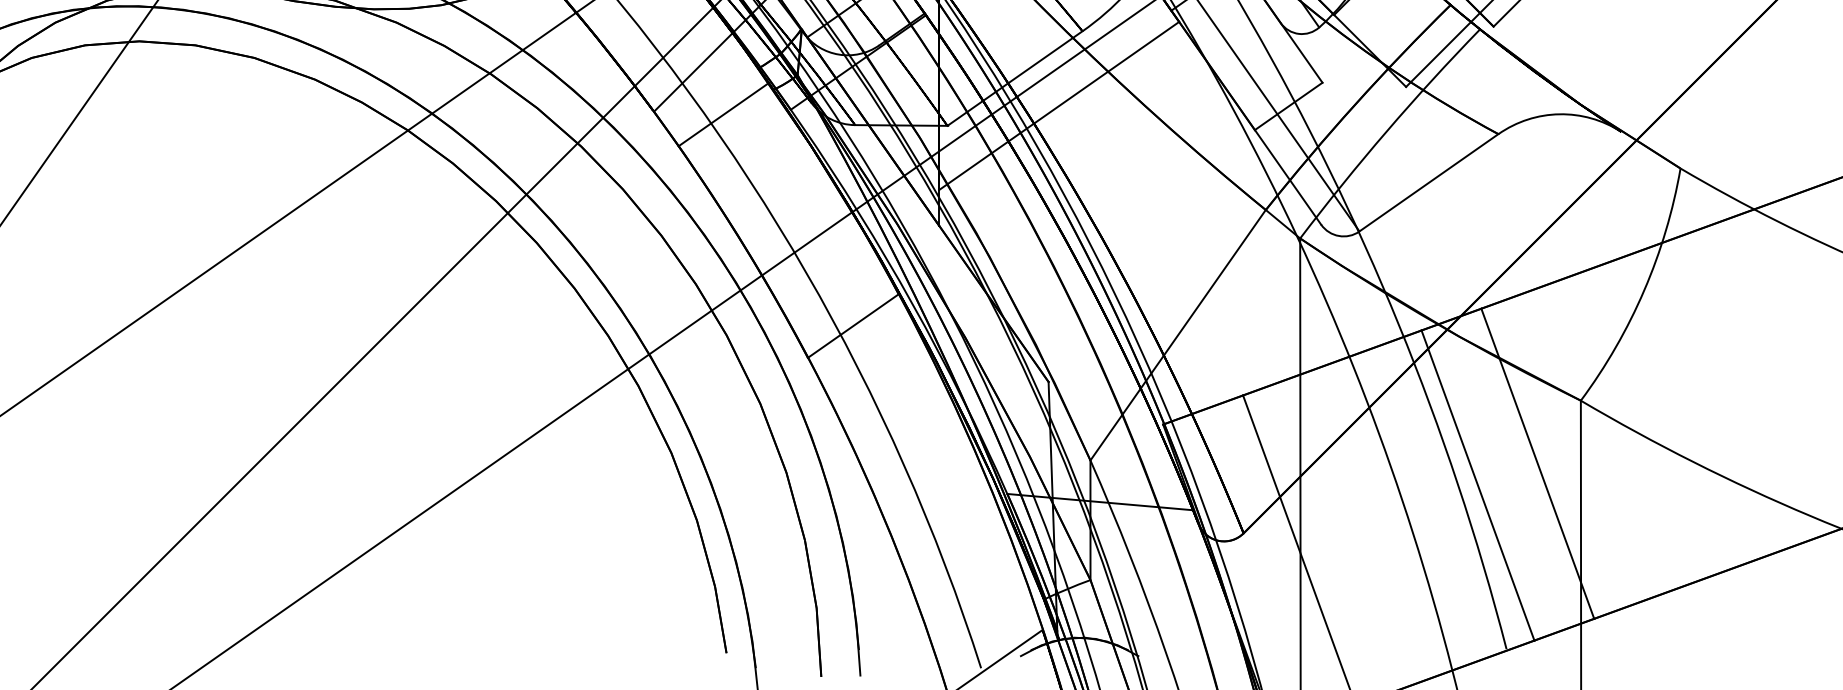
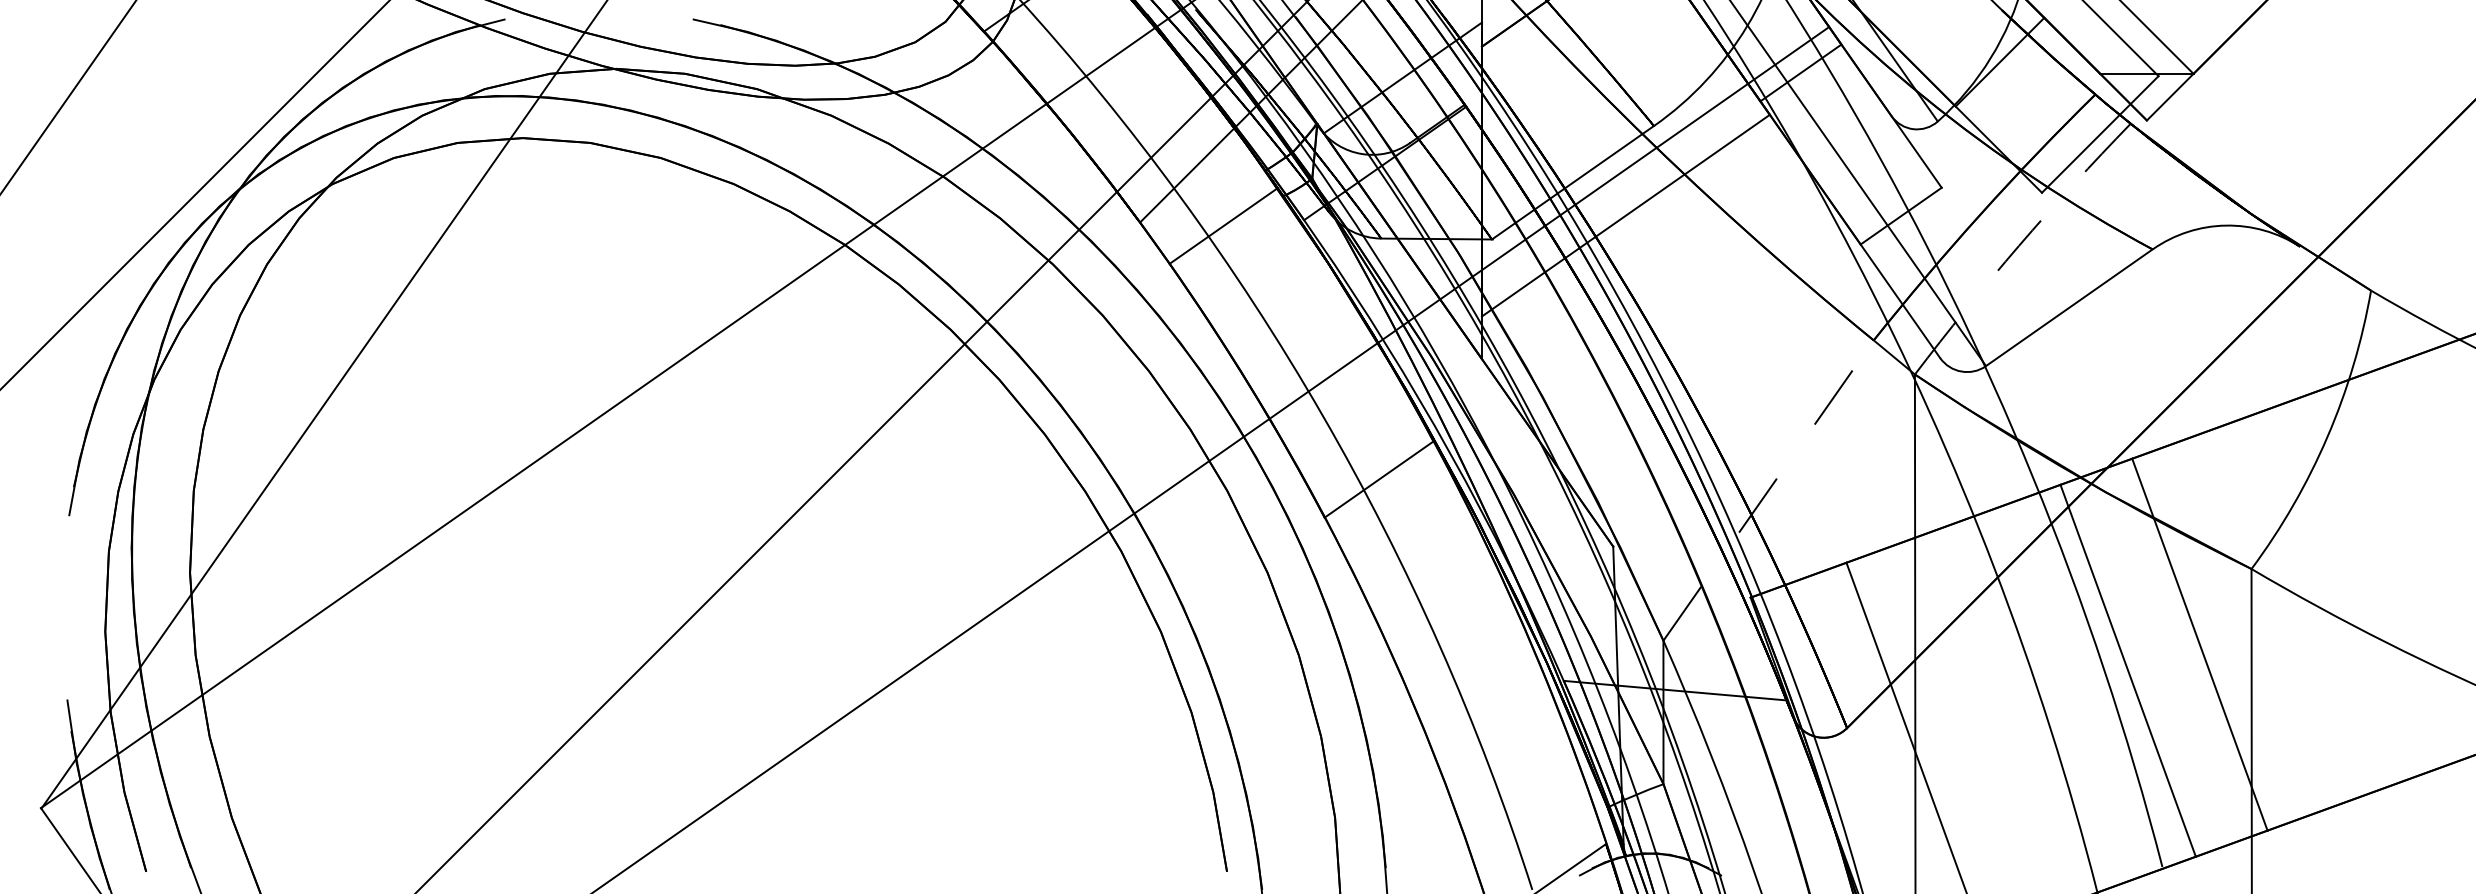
arc: (1386, 130) -> (2018, 245), solid -> dashed
line: (1178, 335) -> (1768, 490), solid -> dashed

